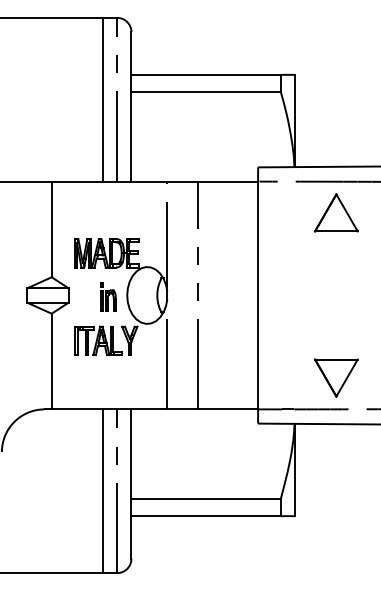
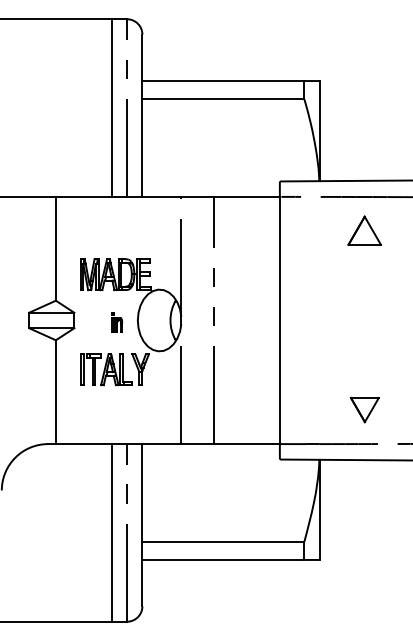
part: (336, 212) -> (364, 230), size x0.7
part: (108, 297) -> (117, 322), size x0.6
part: (336, 377) -> (364, 409), size x0.6

